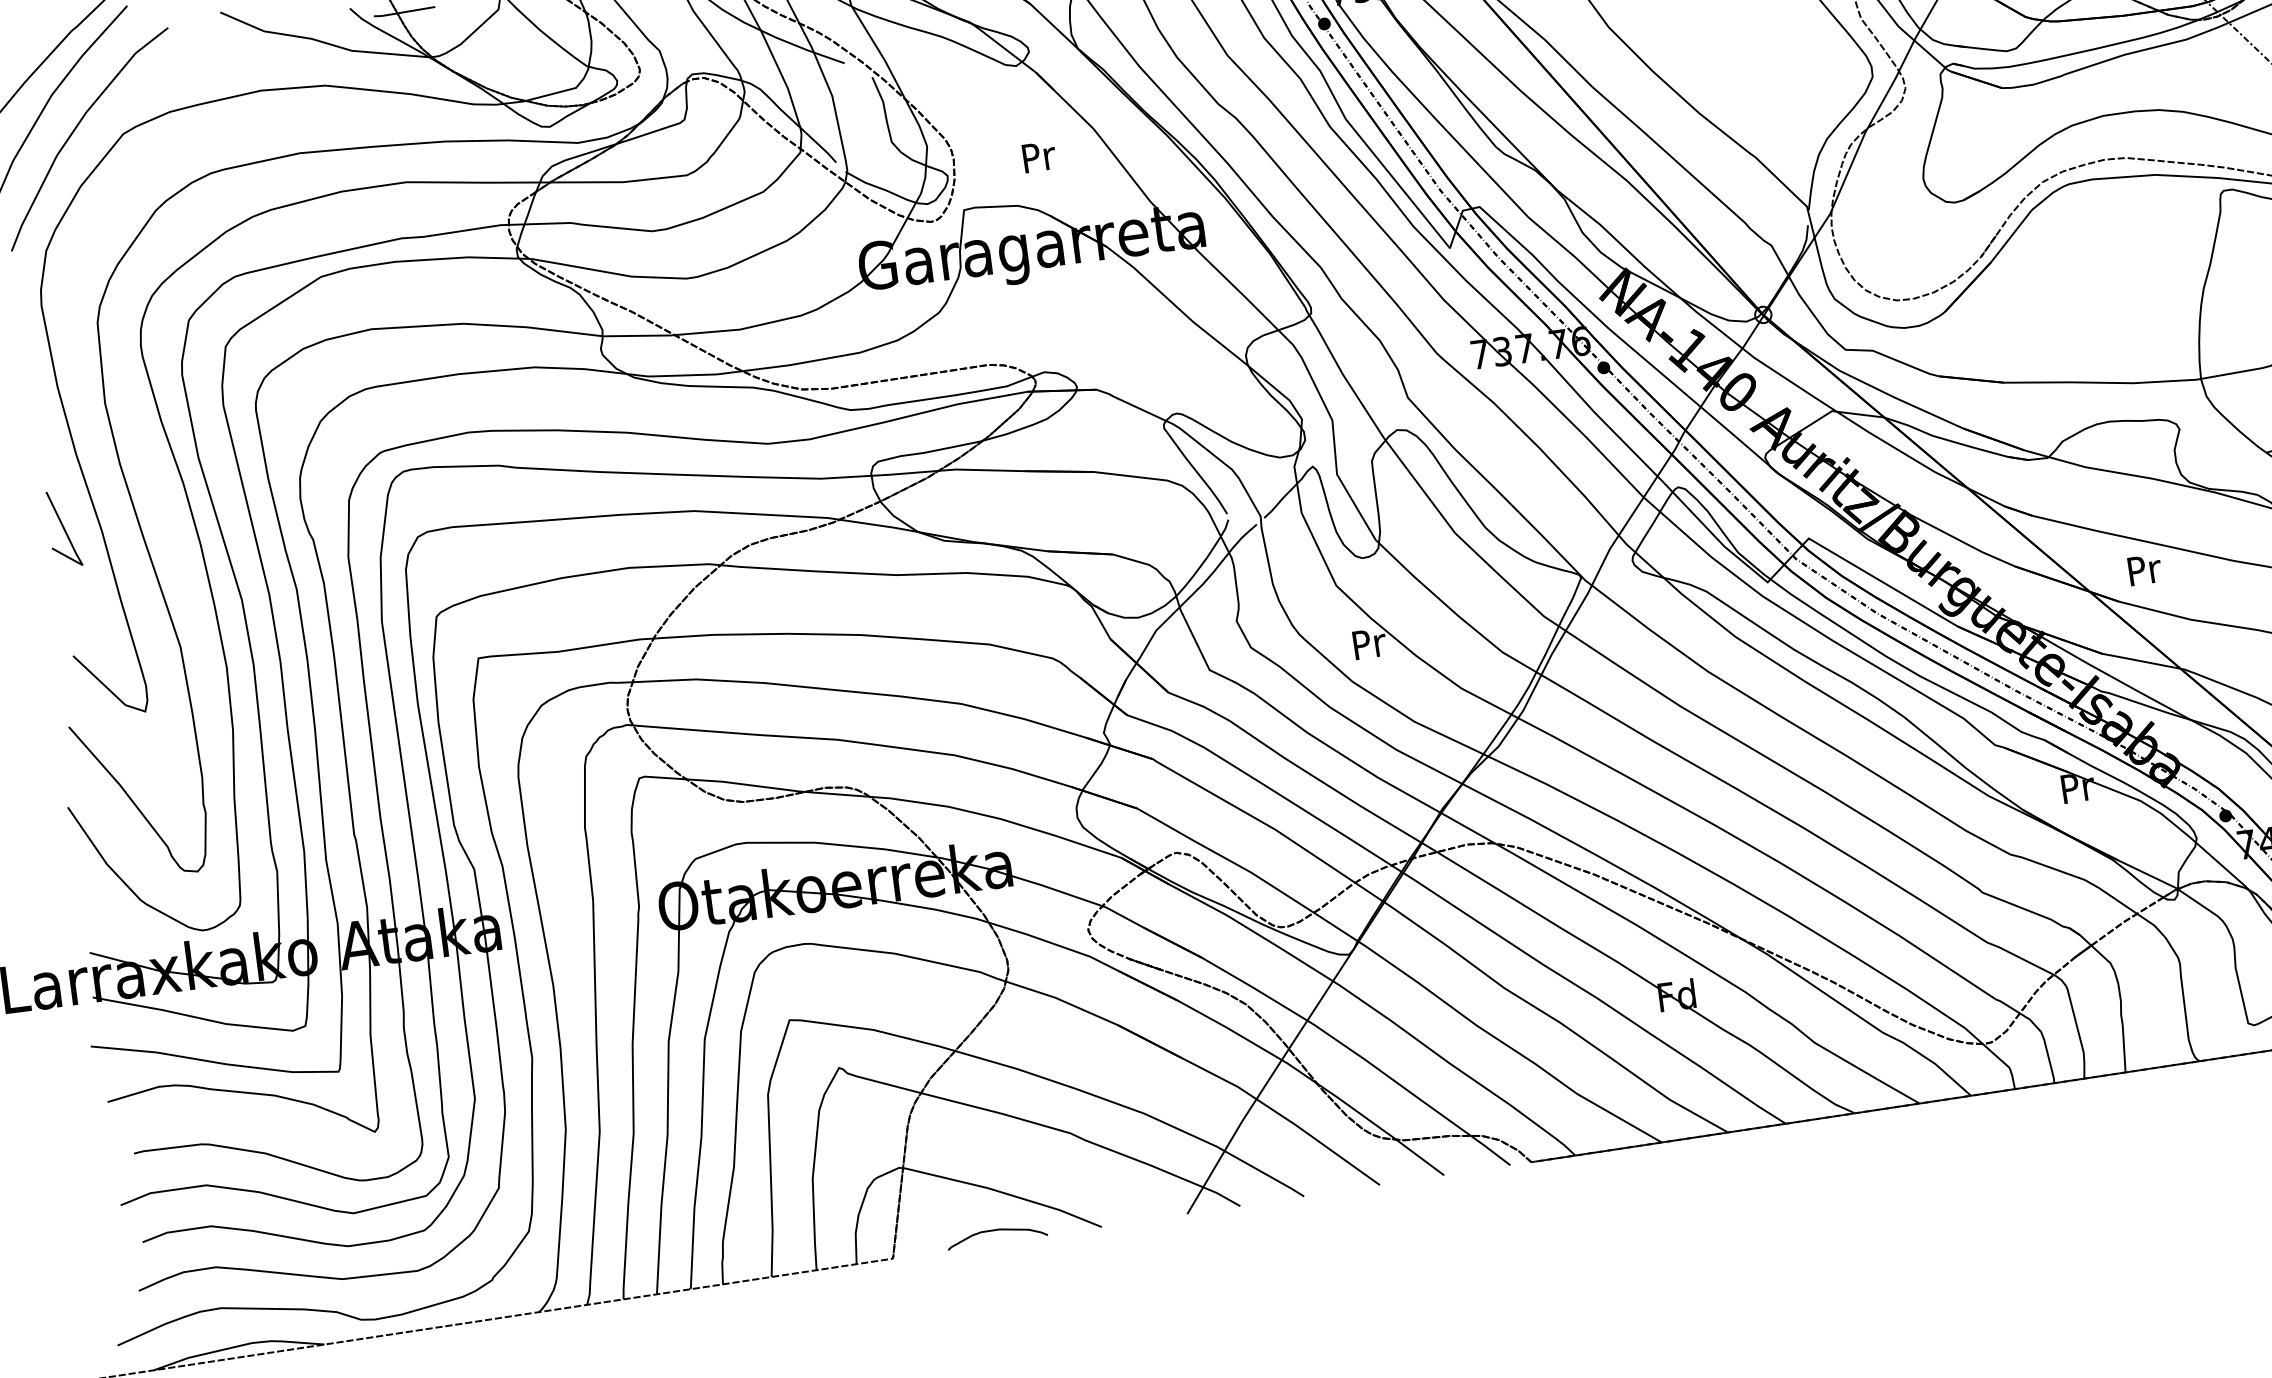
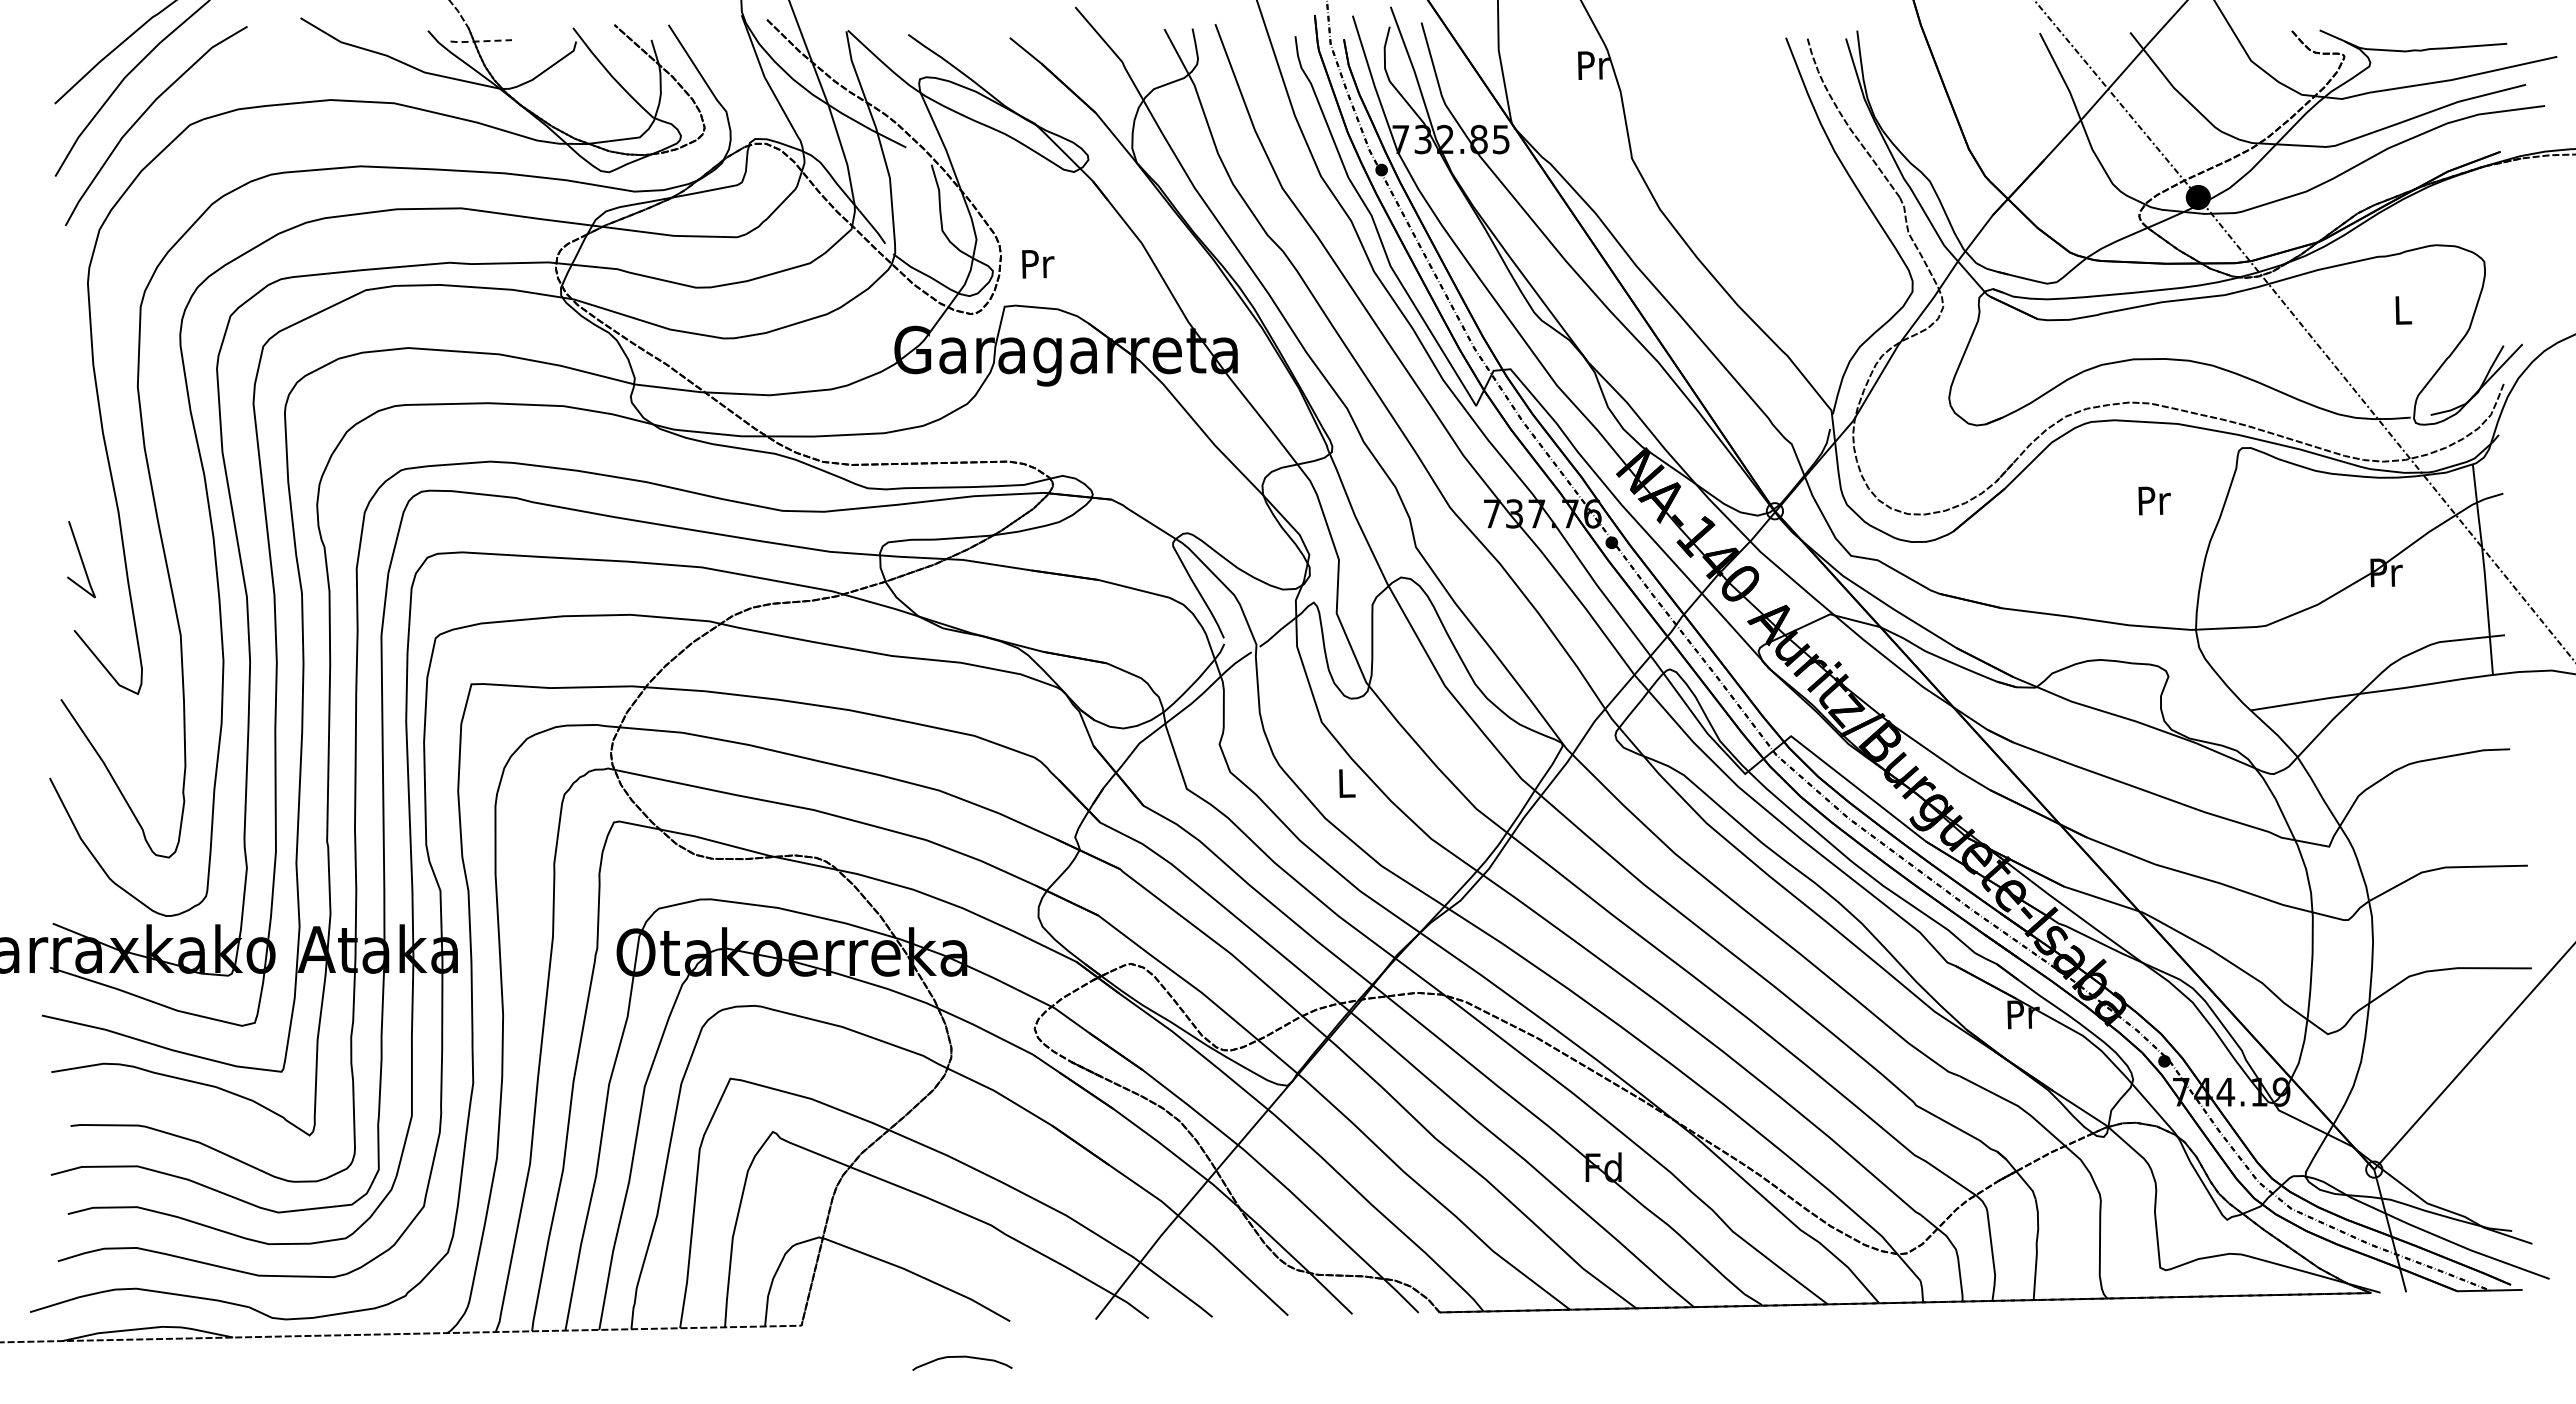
line: (403, 12) -> (480, 41), solid -> dashed
text: (1039, 157) -> (1038, 264), moved
line: (63, 528) -> (81, 559), moved
text: (2144, 569) -> (2154, 500), moved
text: (1370, 643) -> (1347, 783), Pr -> L
curve: (996, 1230) -> (962, 1357), moved

